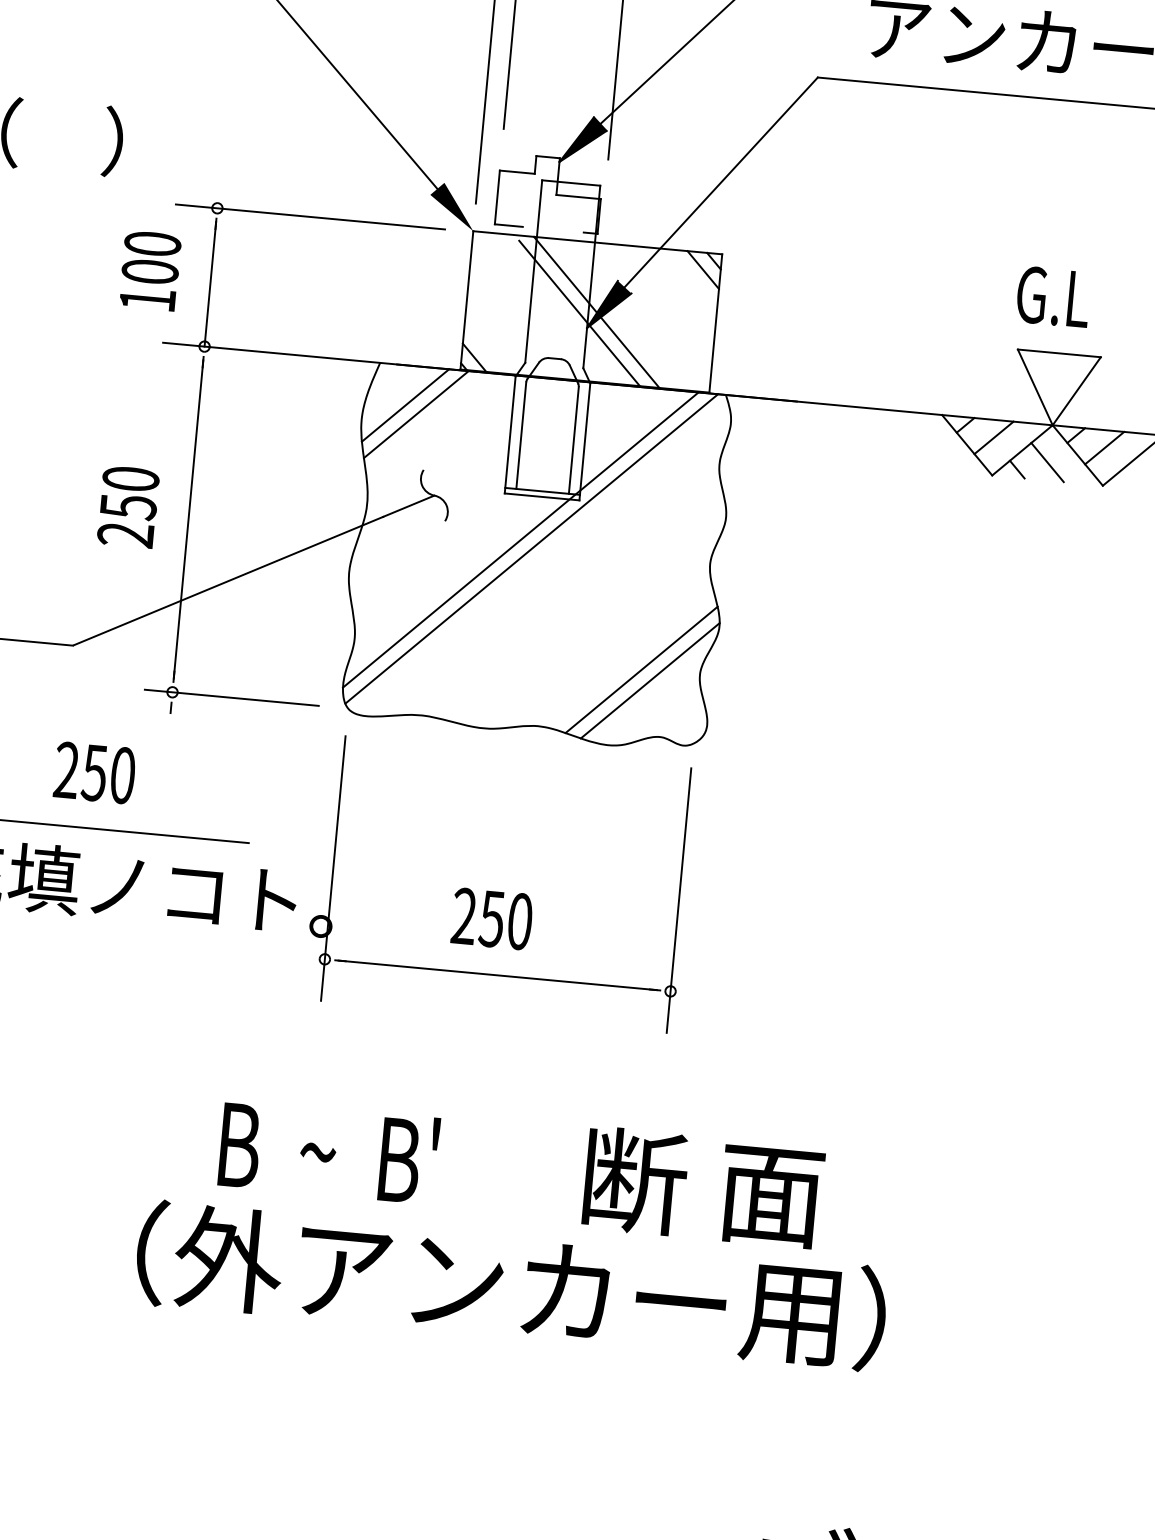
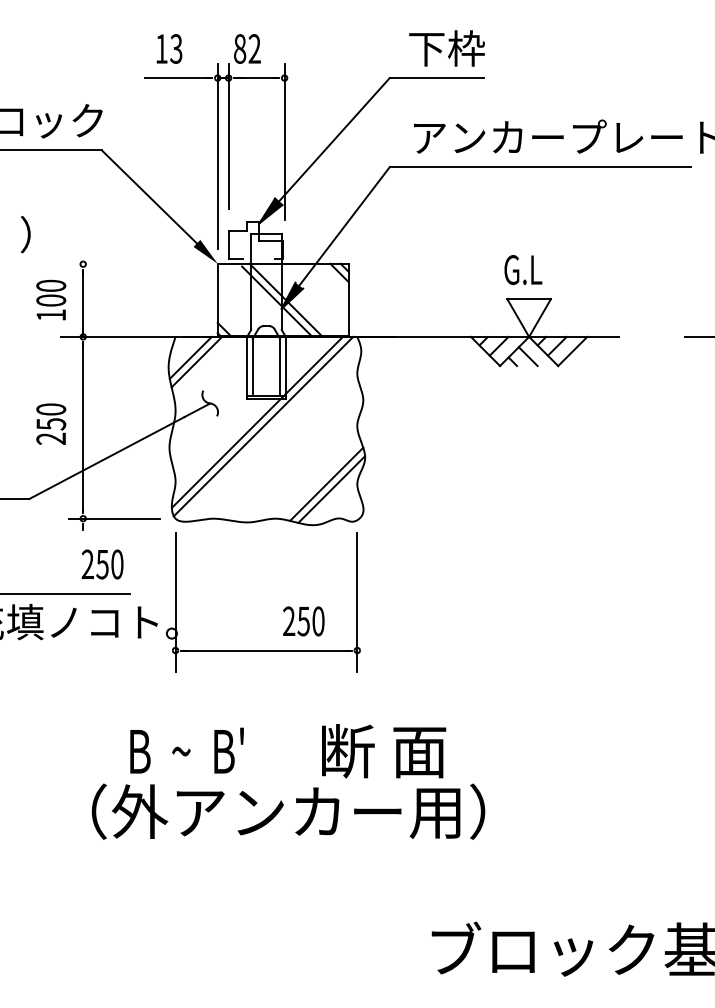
line: (309, 217) -> (131, 264), removed
text: (94, 772) -> (102, 564), moved
text: (491, 919) -> (303, 621), moved

